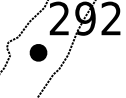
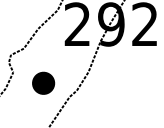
part: (38, 52) -> (43, 82), moved

